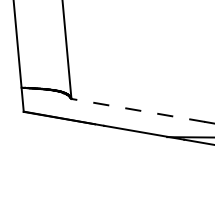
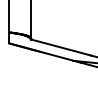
line: (138, 110) -> (61, 47), dashed -> solid

